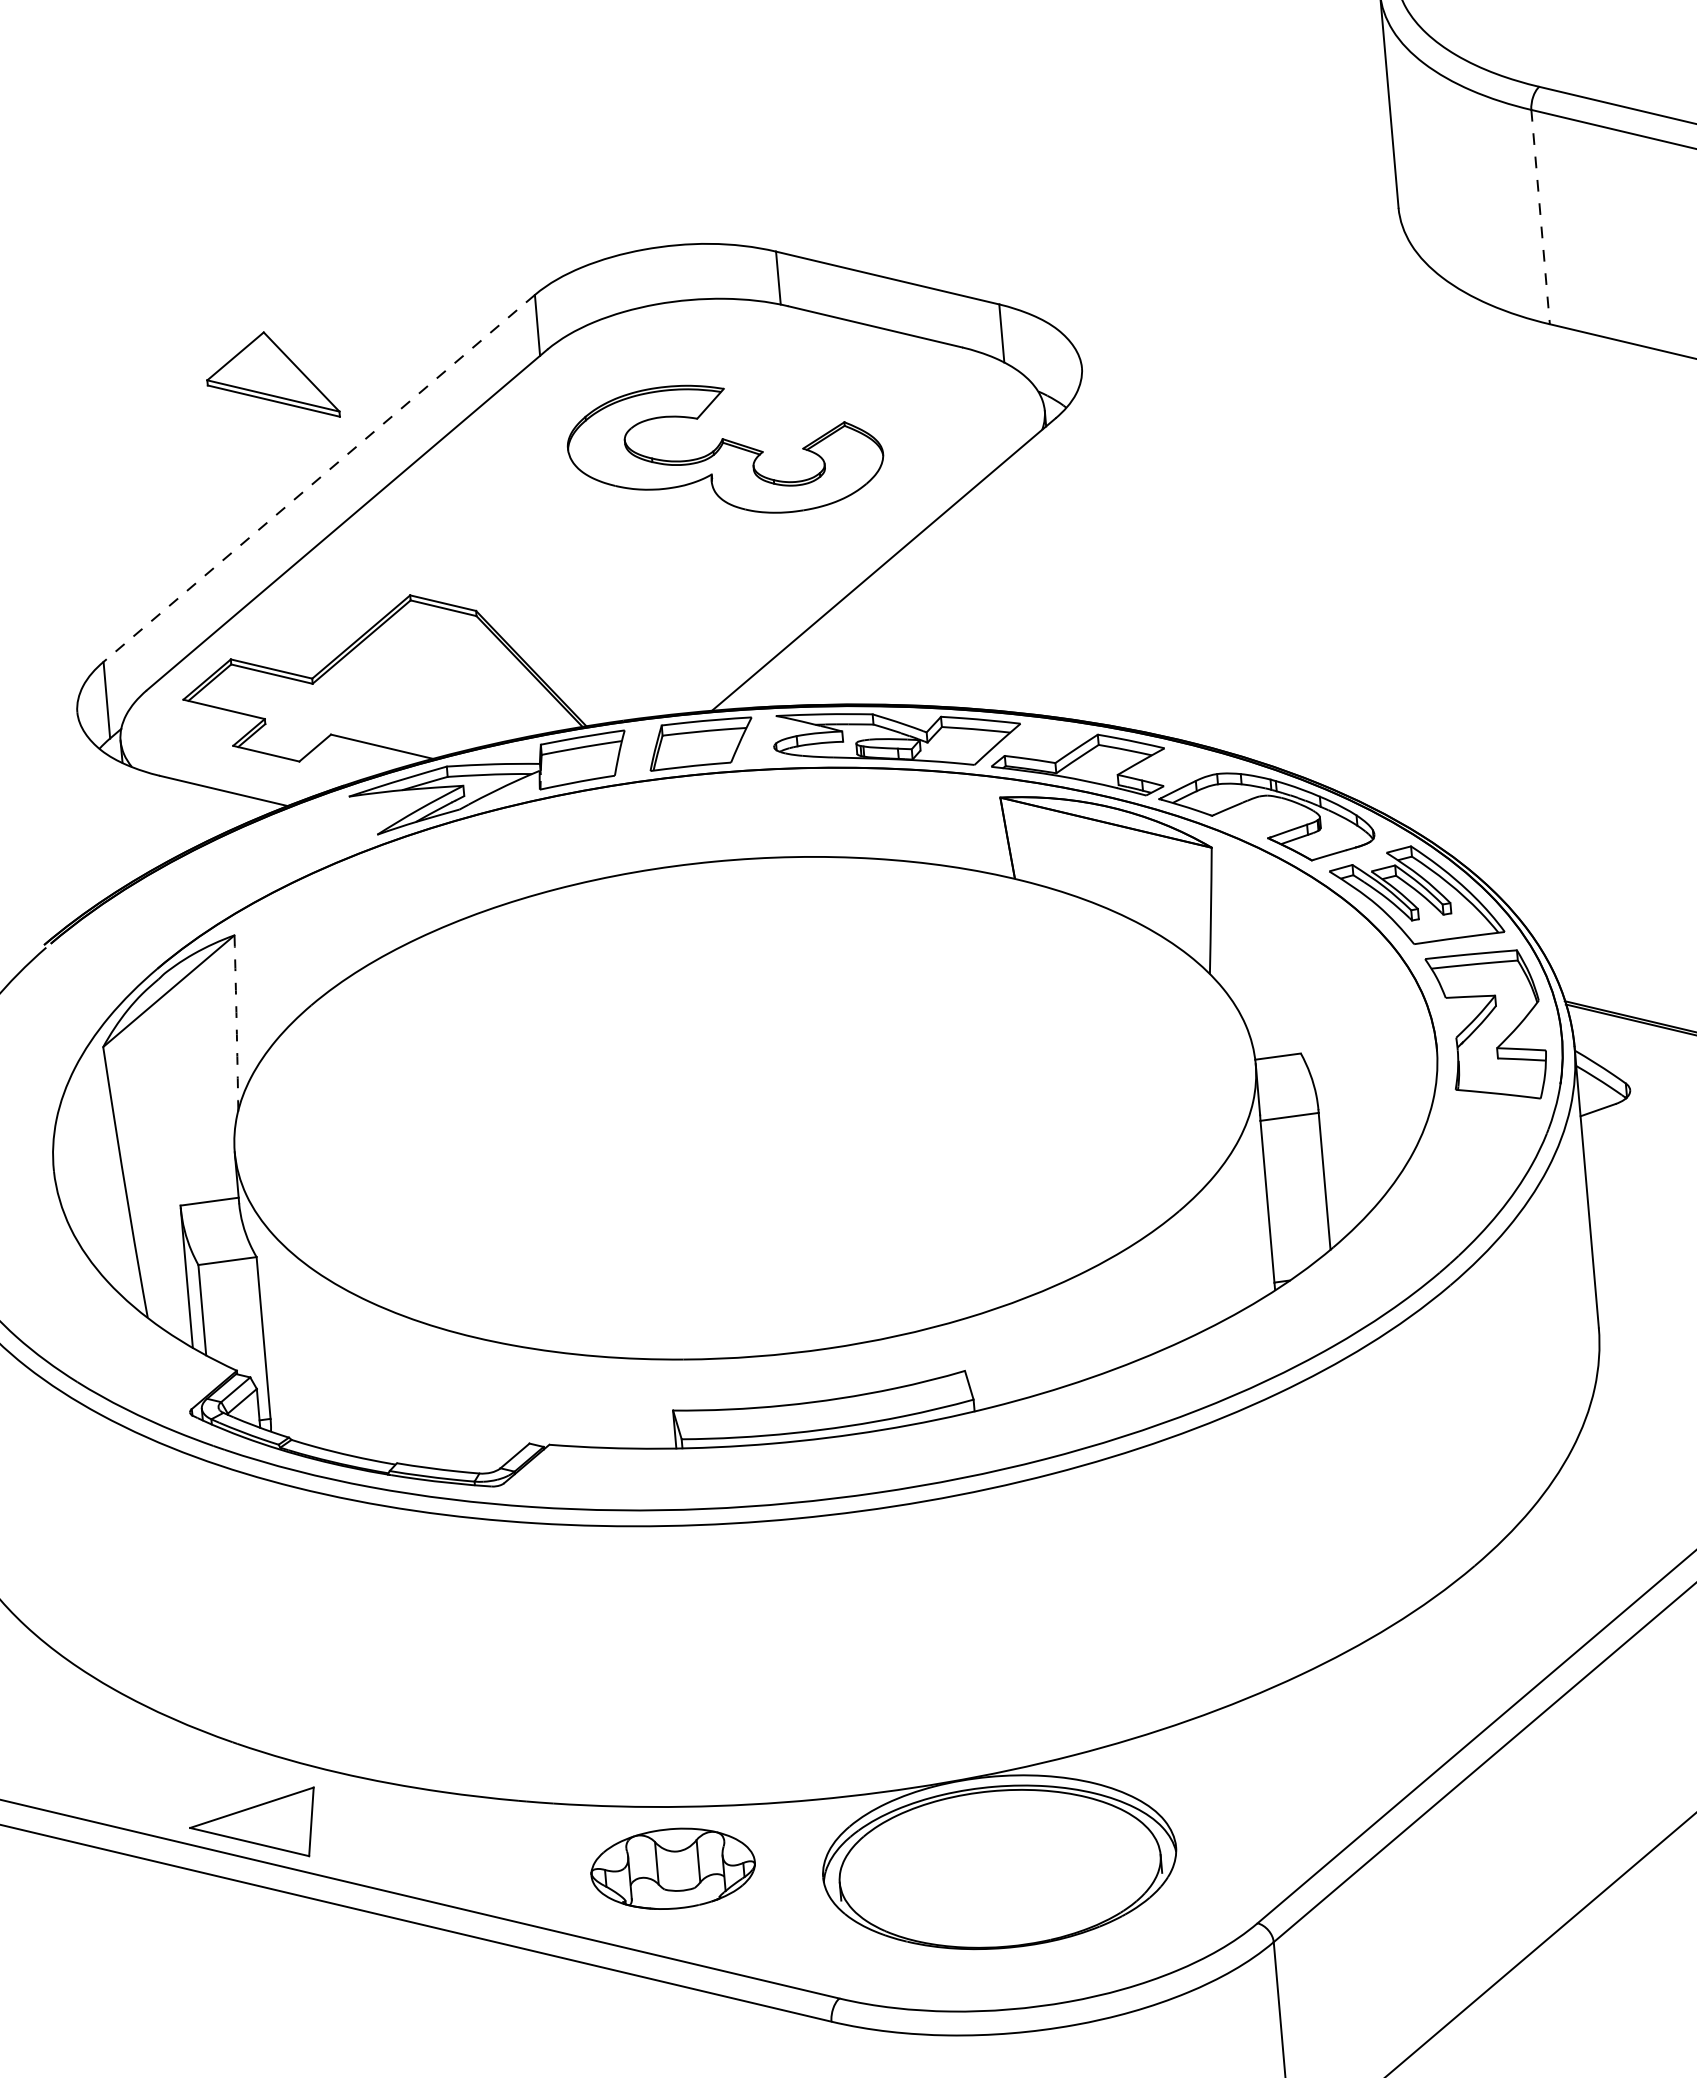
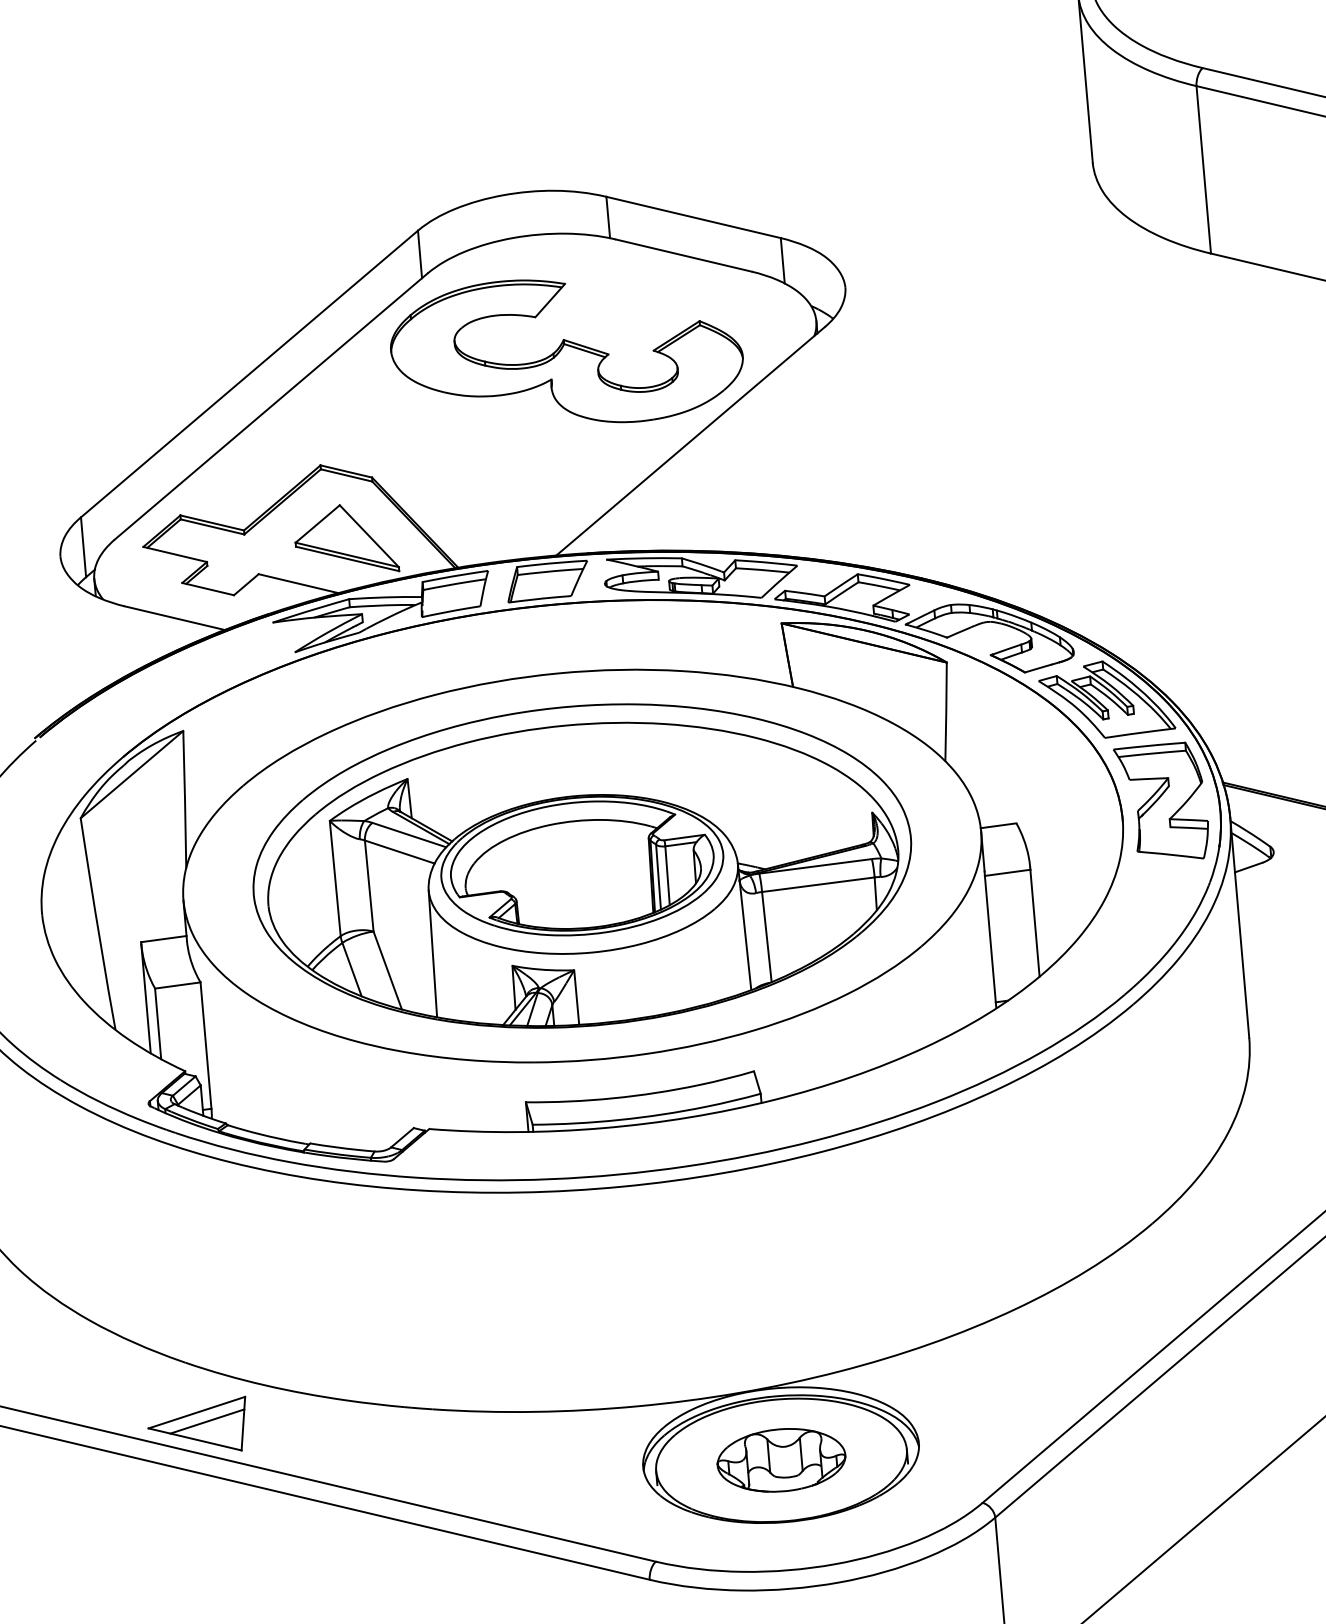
line: (1540, 217) -> (1203, 170), dashed -> solid
part: (273, 374) -> (347, 538), moved
part: (725, 448) -> (566, 350), size x1.43
line: (318, 478) -> (248, 374), dashed -> solid
arc: (236, 1023) -> (184, 799), dashed -> solid
part: (745, 1108) -> (582, 866), added
line: (265, 1818) -> (207, 1421), added
part: (672, 1868) -> (780, 1460), moved

